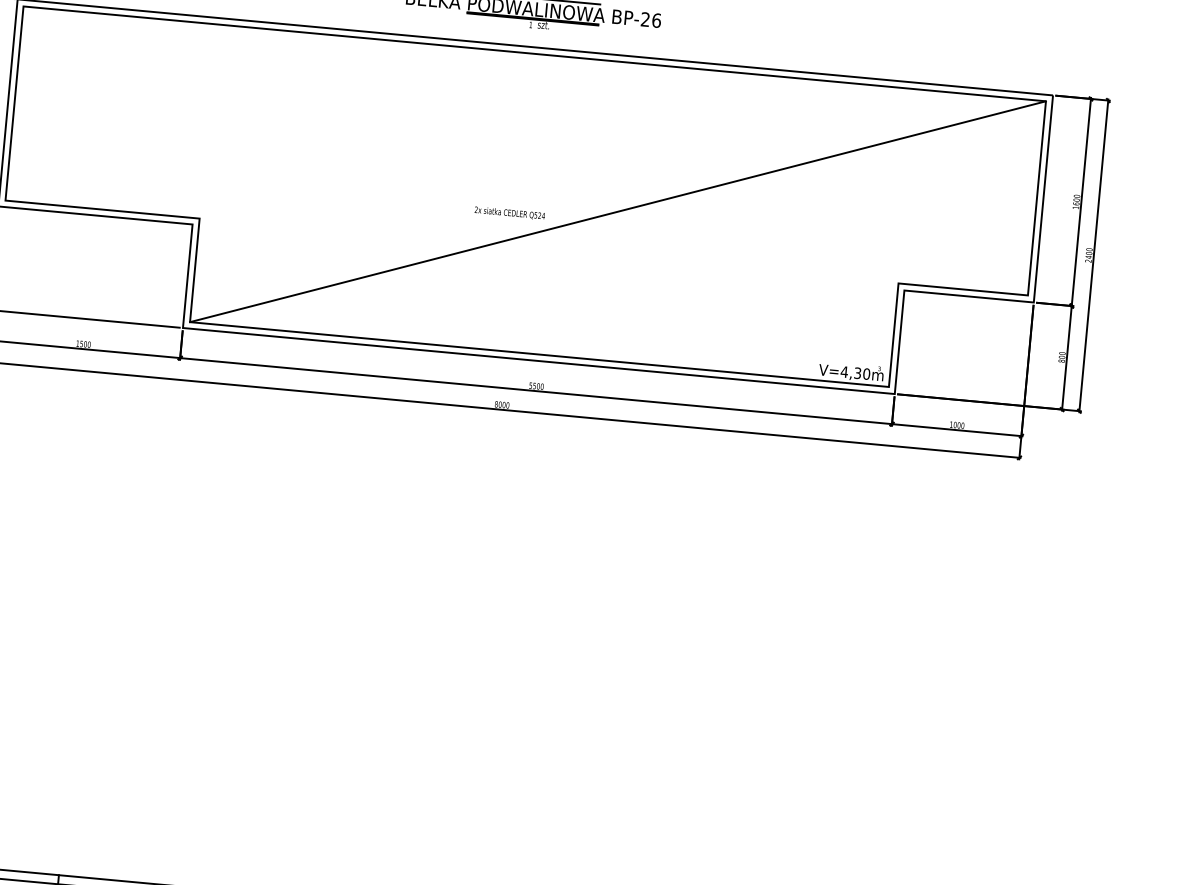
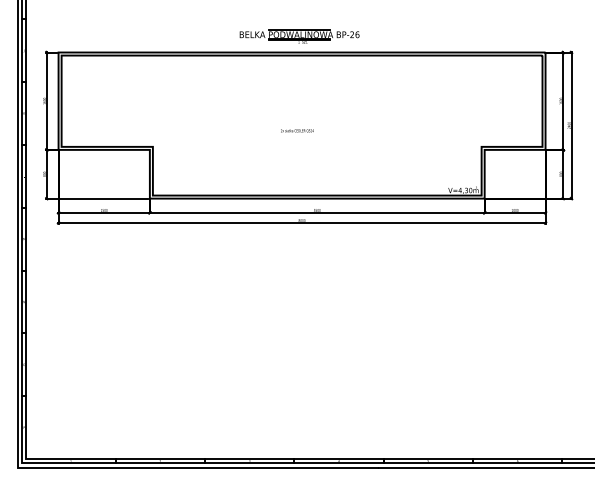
line: (617, 211) -> (347, 125), removed

